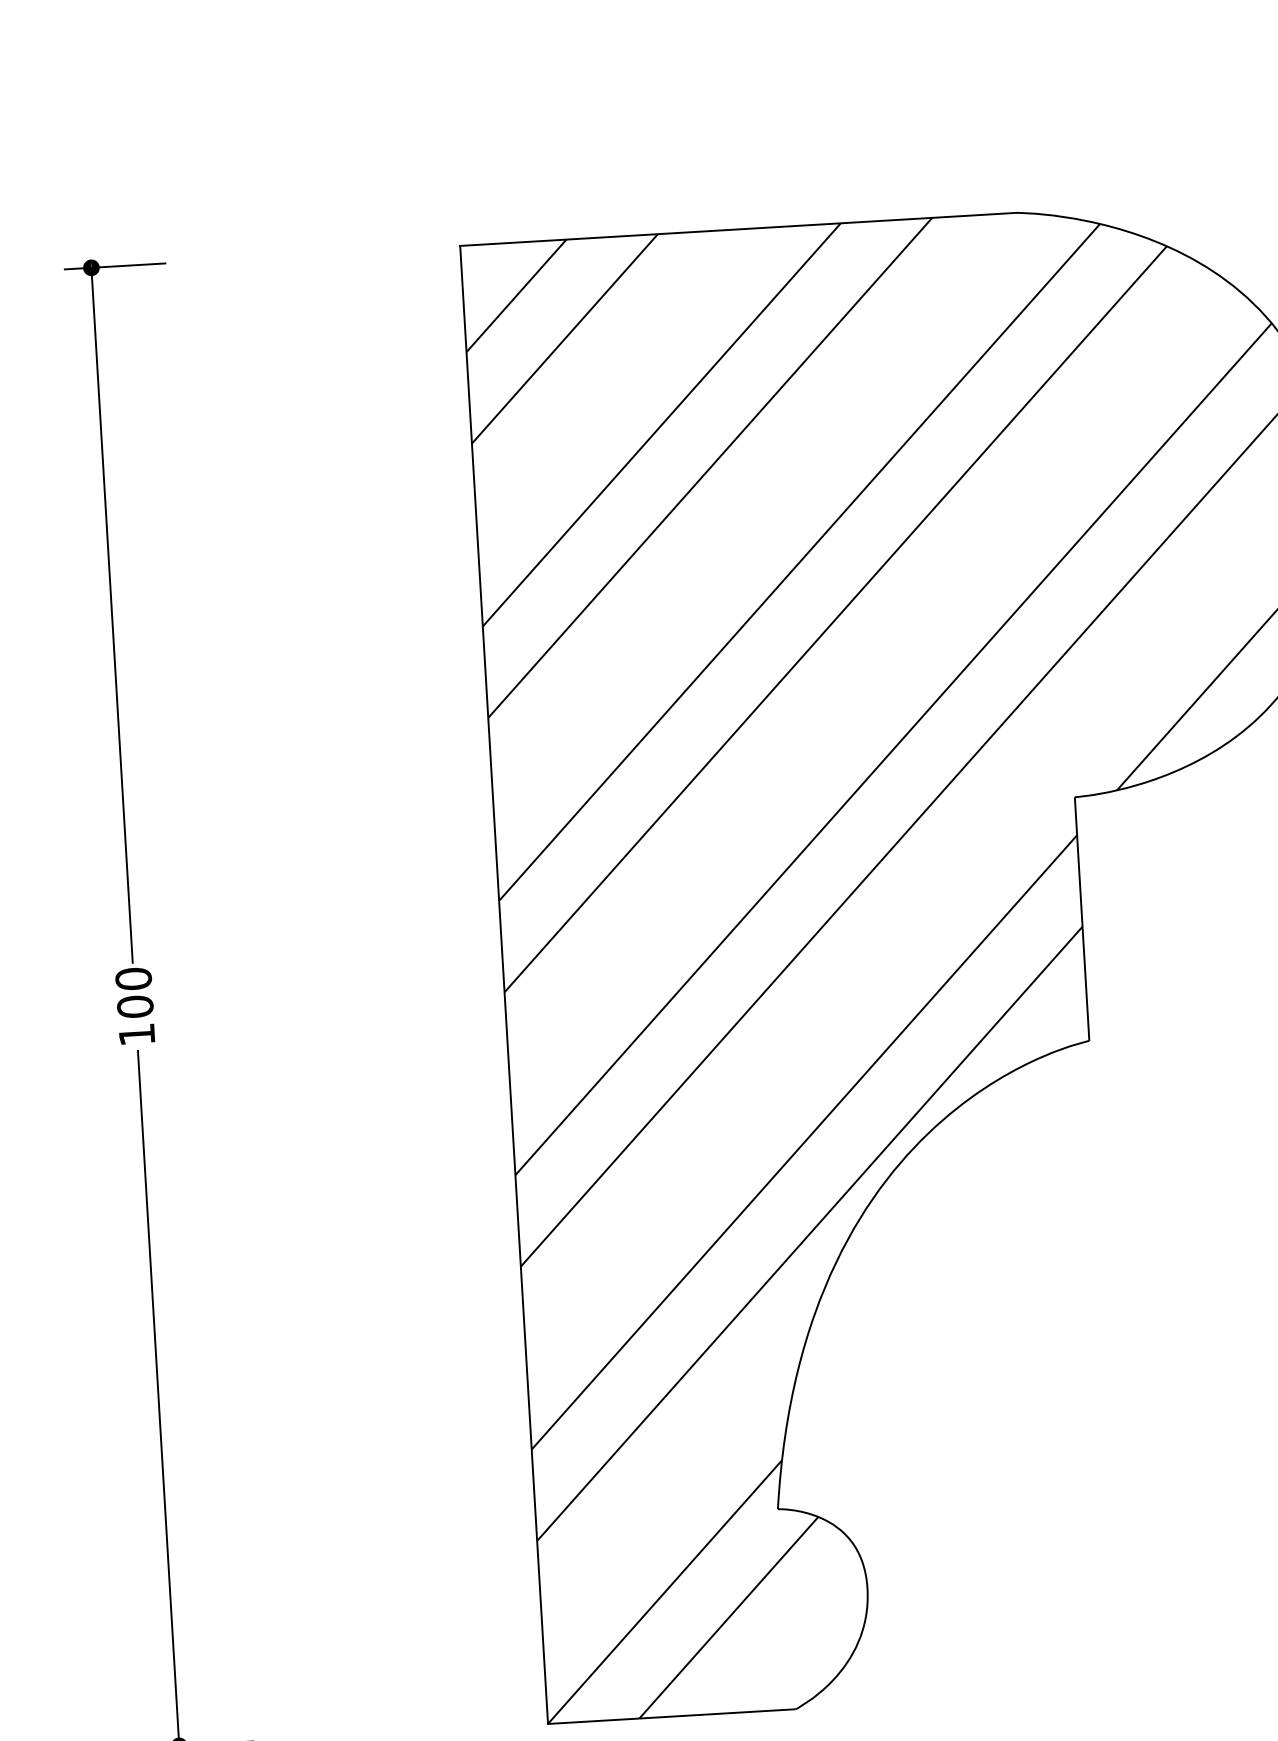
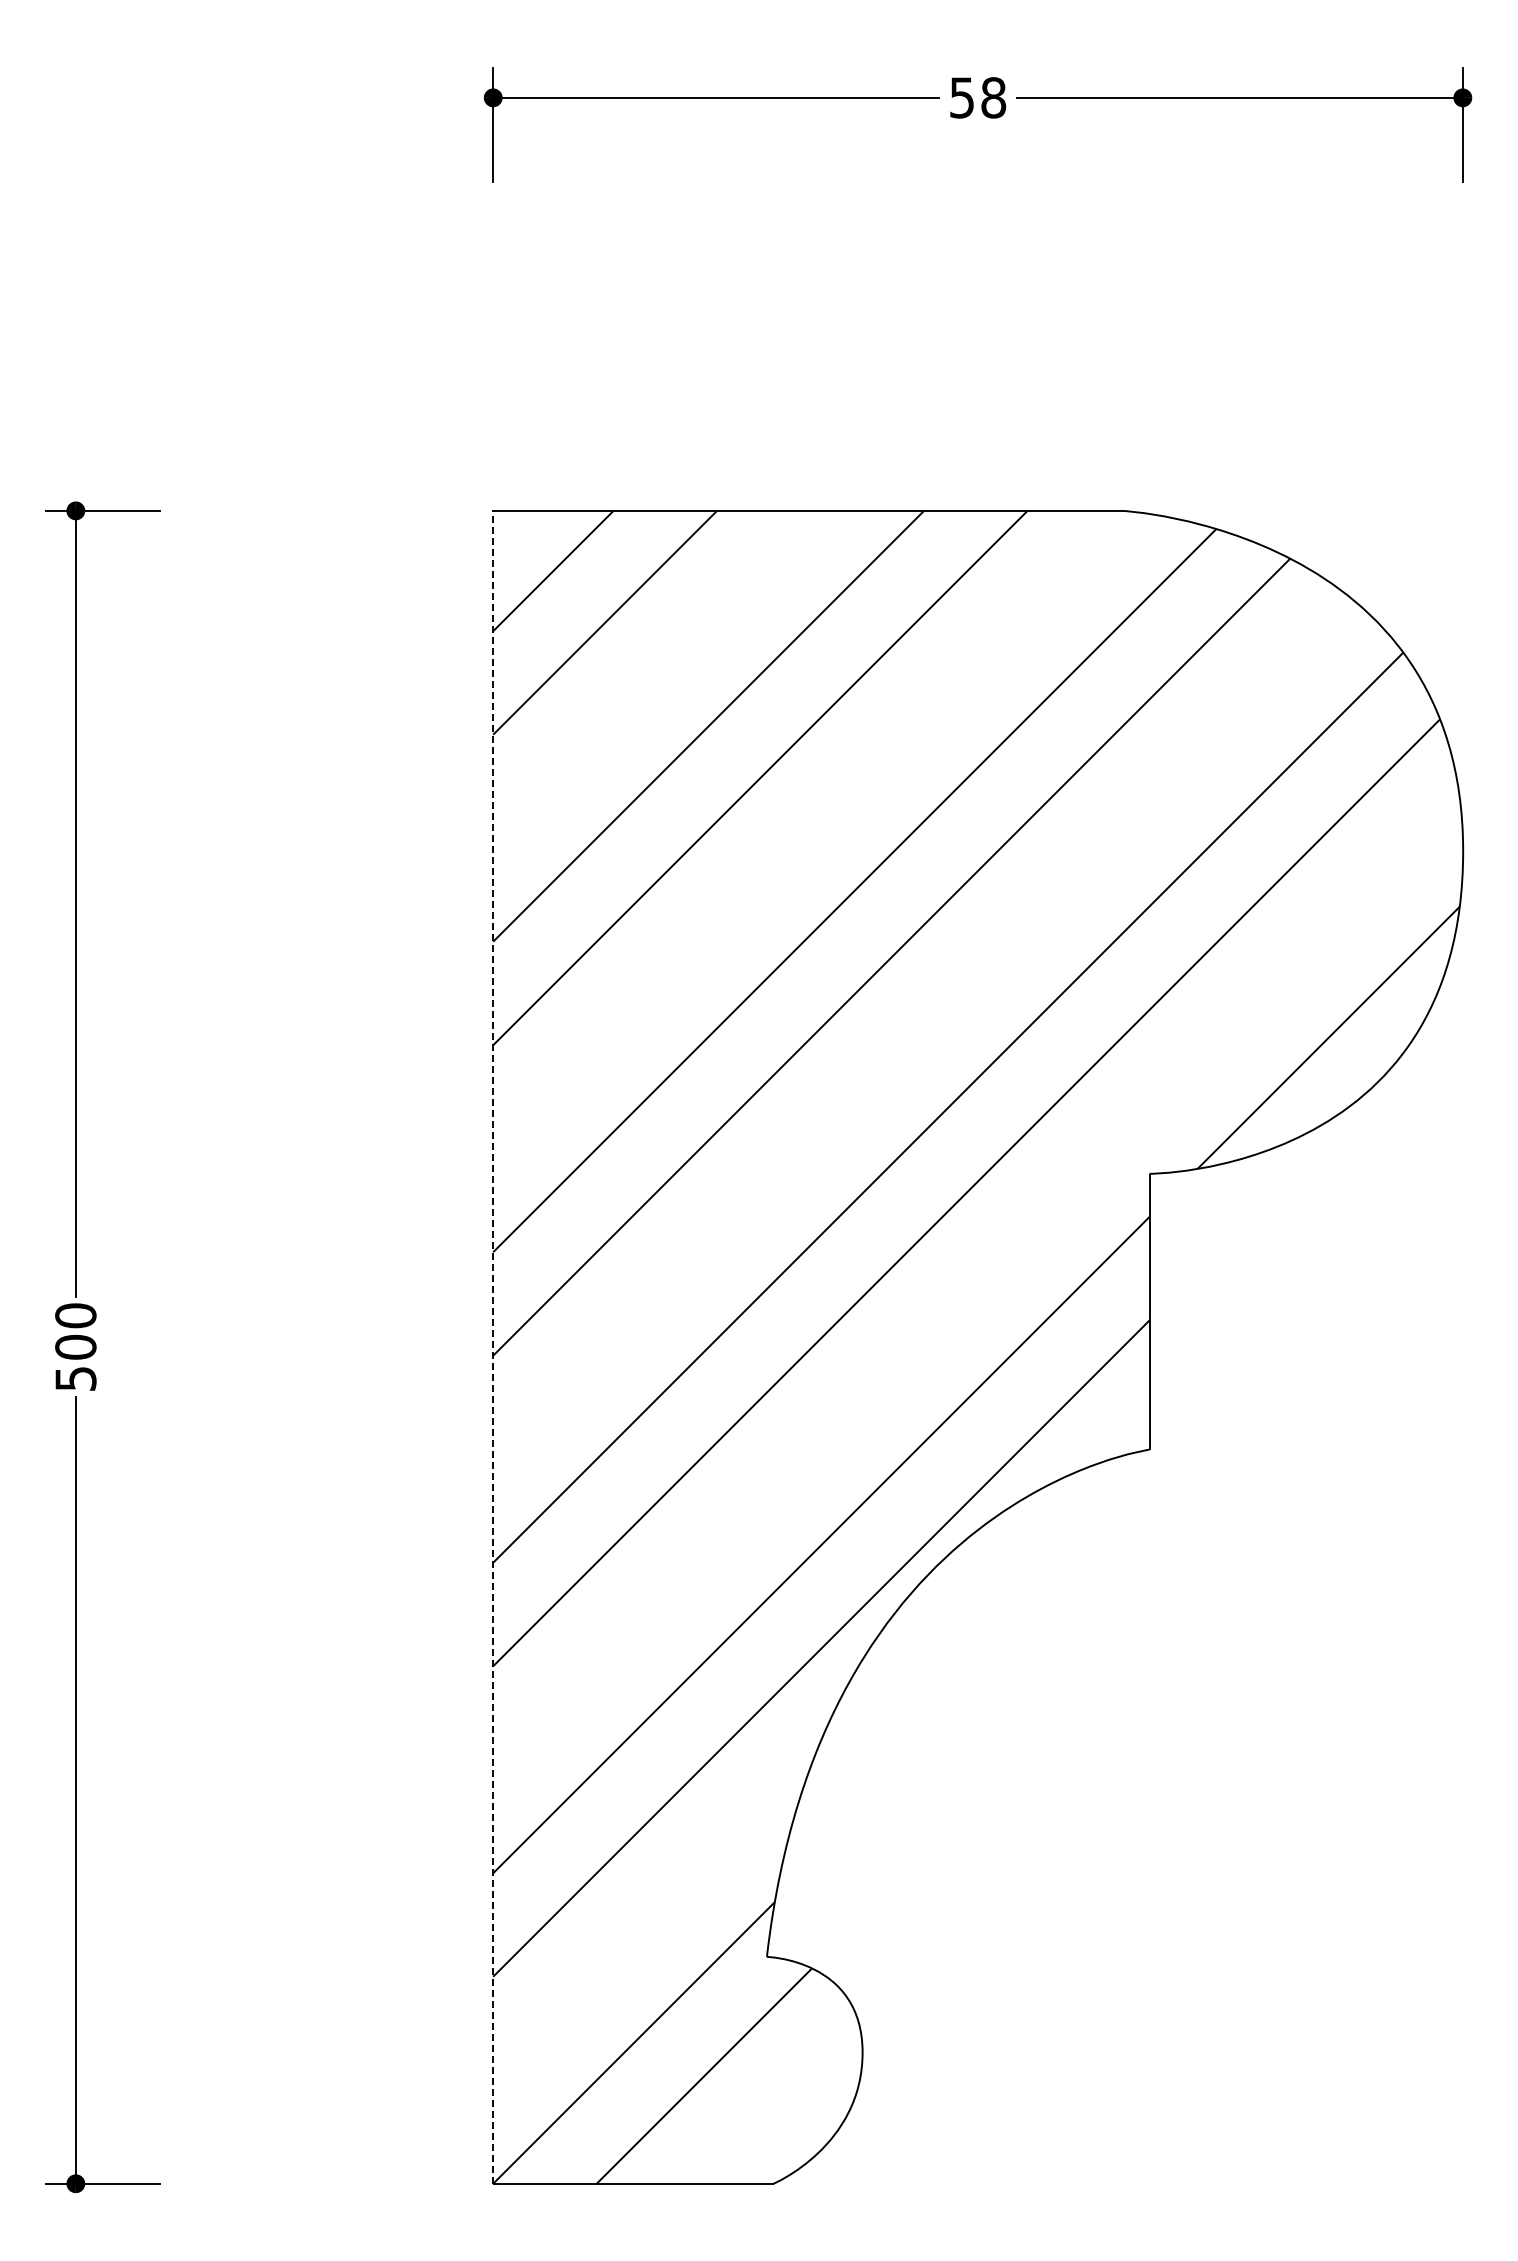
line: (504, 984) -> (493, 1346), solid -> dashed
text: (136, 1034) -> (75, 1378), 100 -> 500

